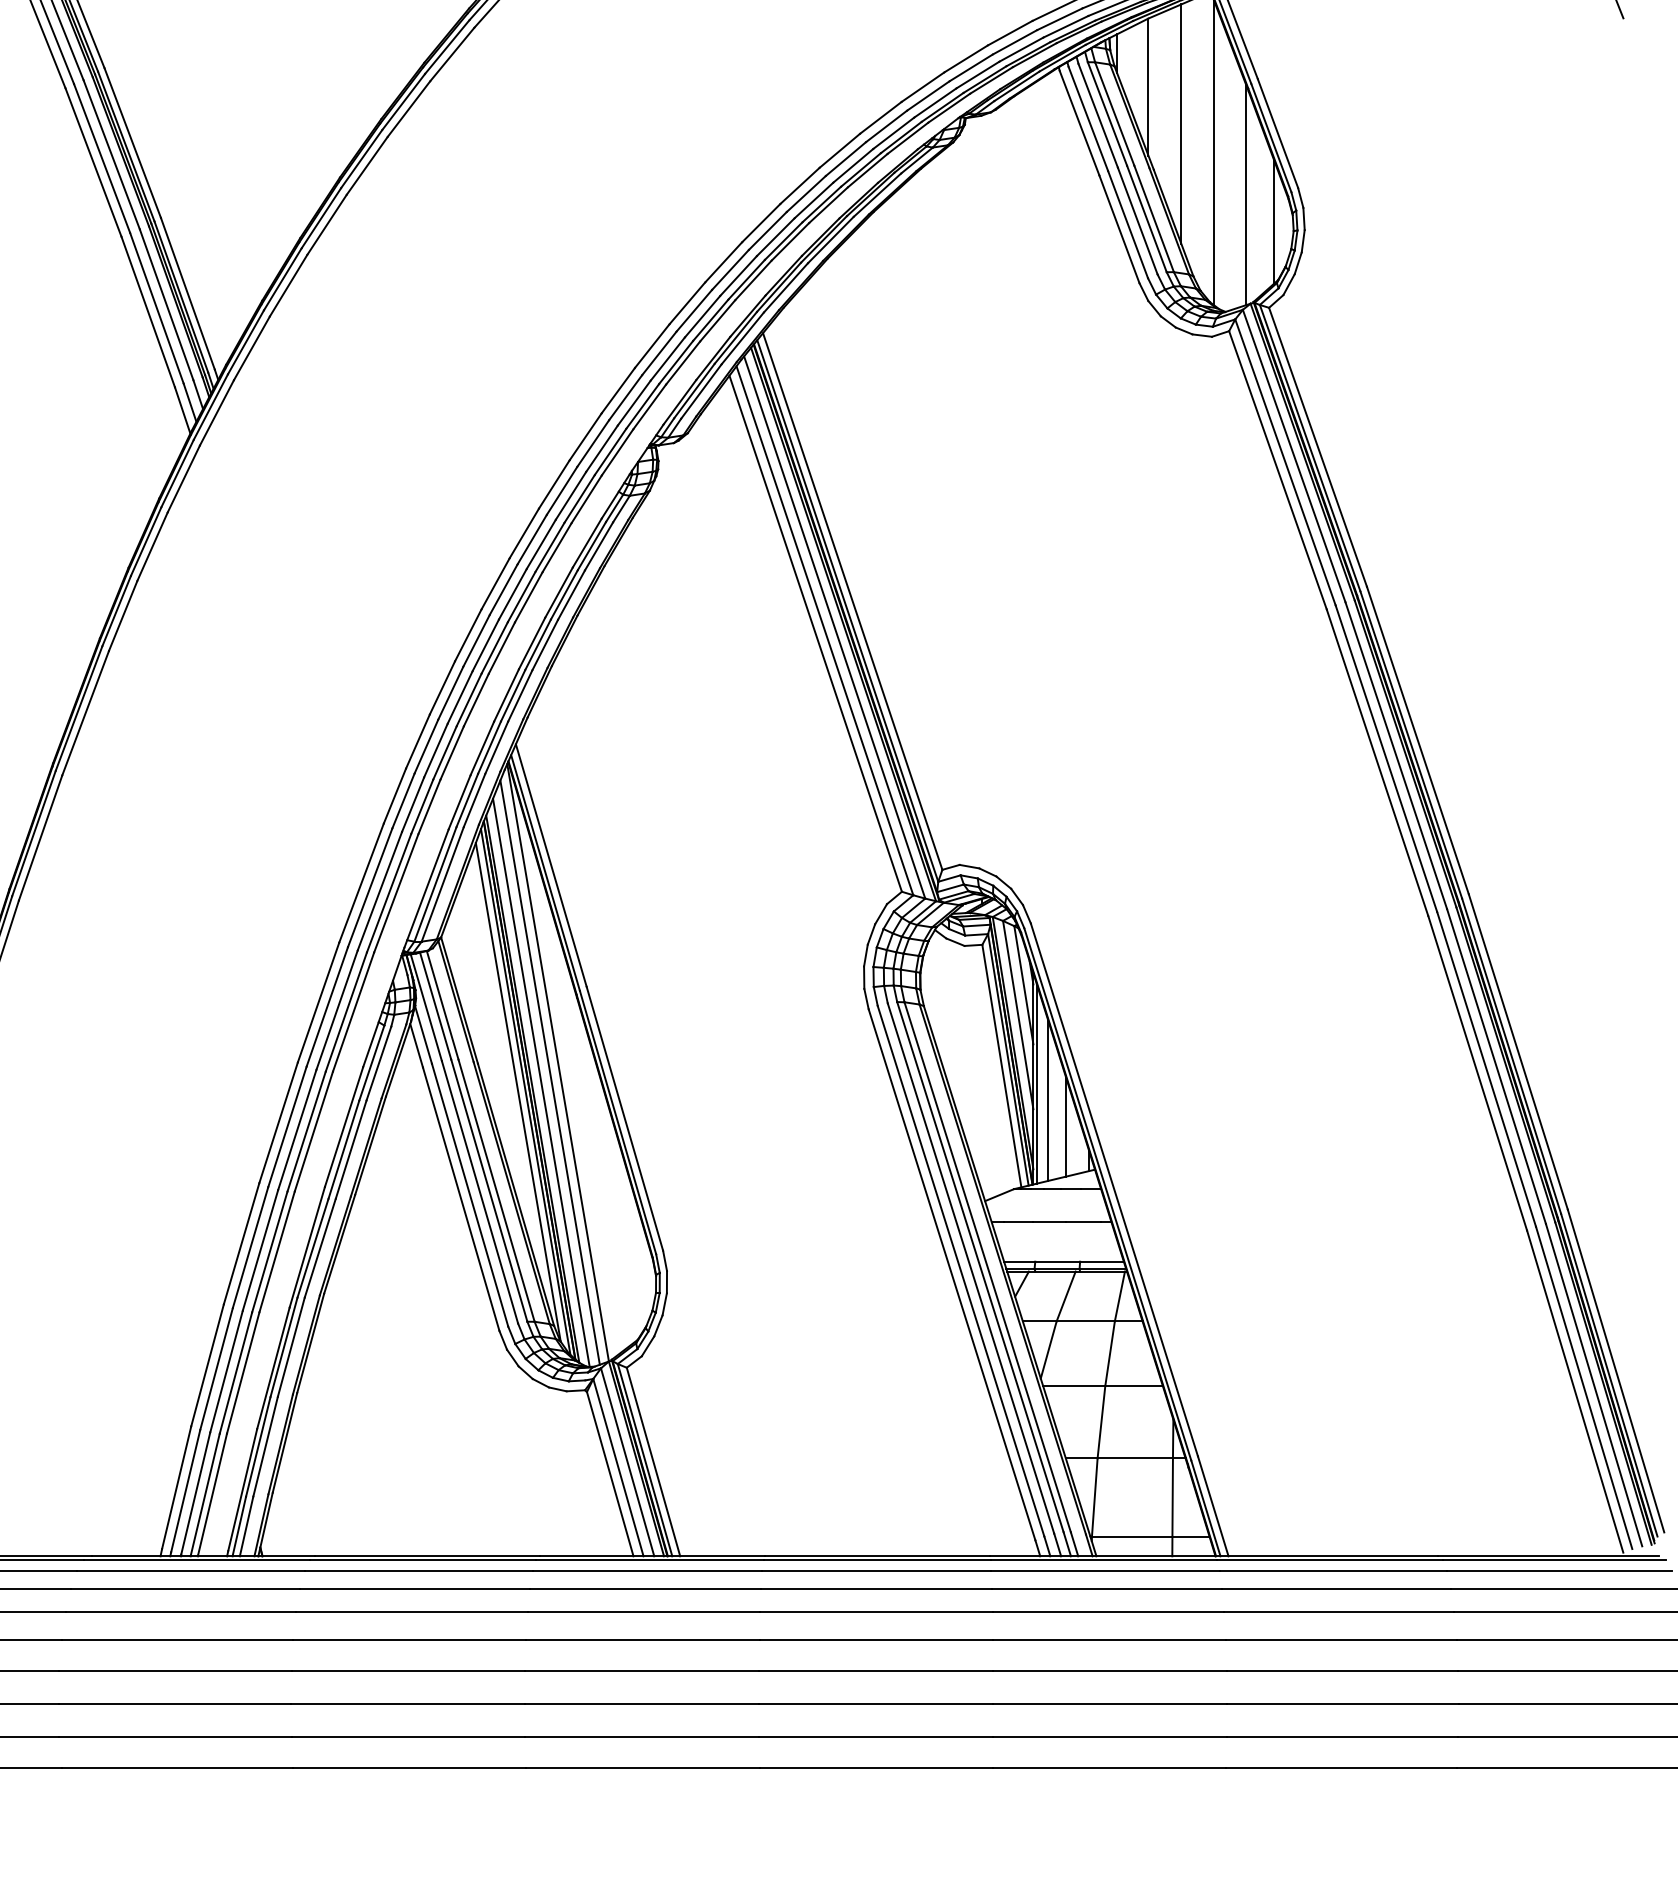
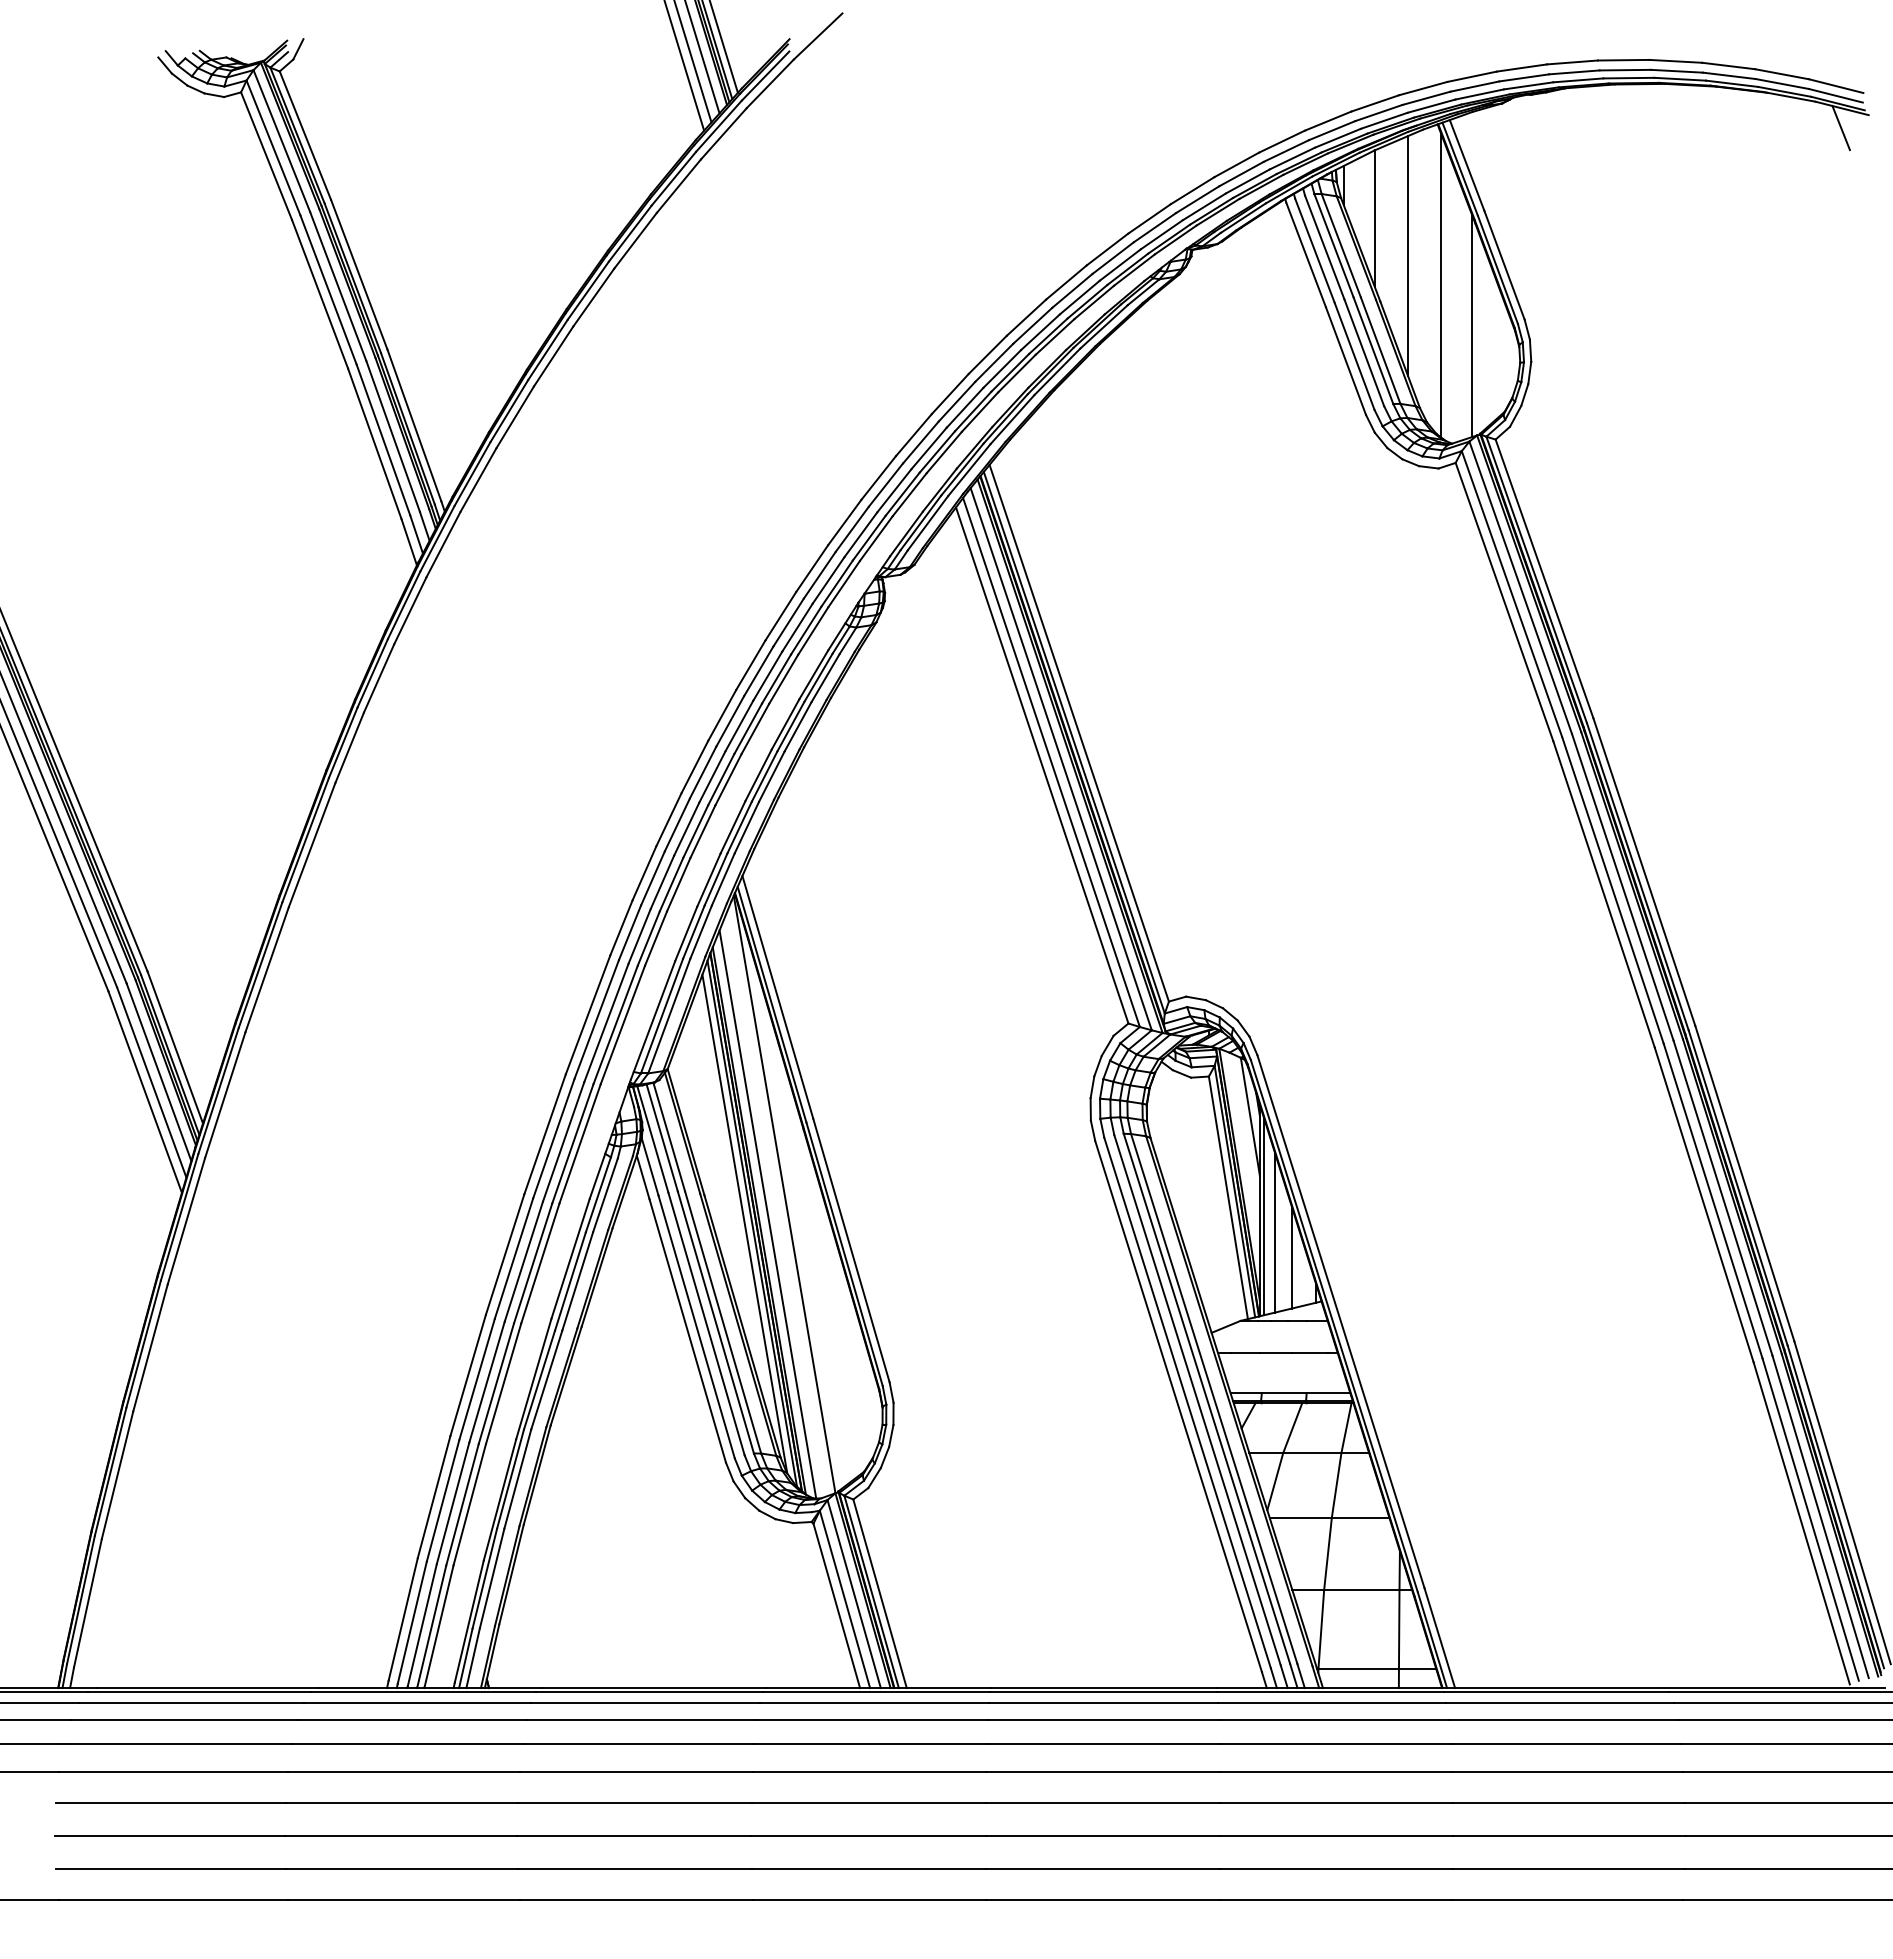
line: (1273, 220) -> (1500, 352), removed
line: (1017, 1014) -> (1244, 1146), removed
line: (549, 1072) -> (776, 1204), removed

